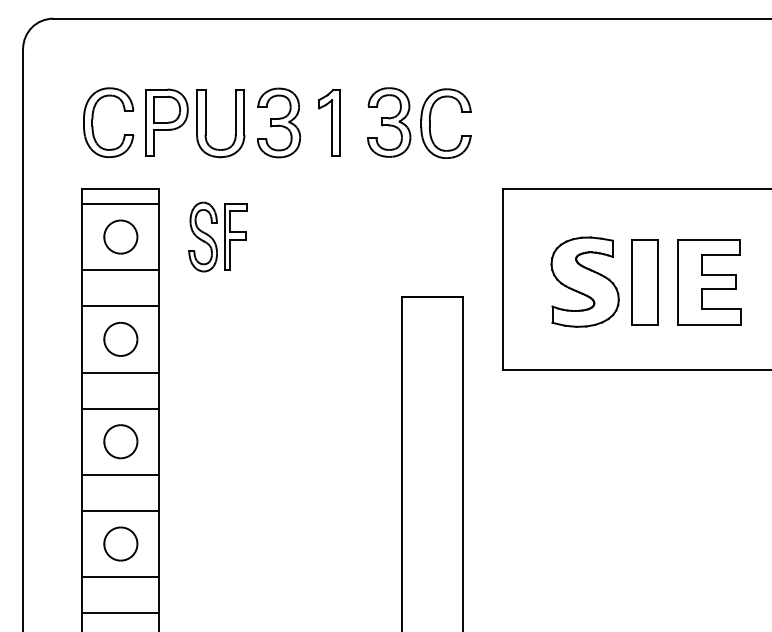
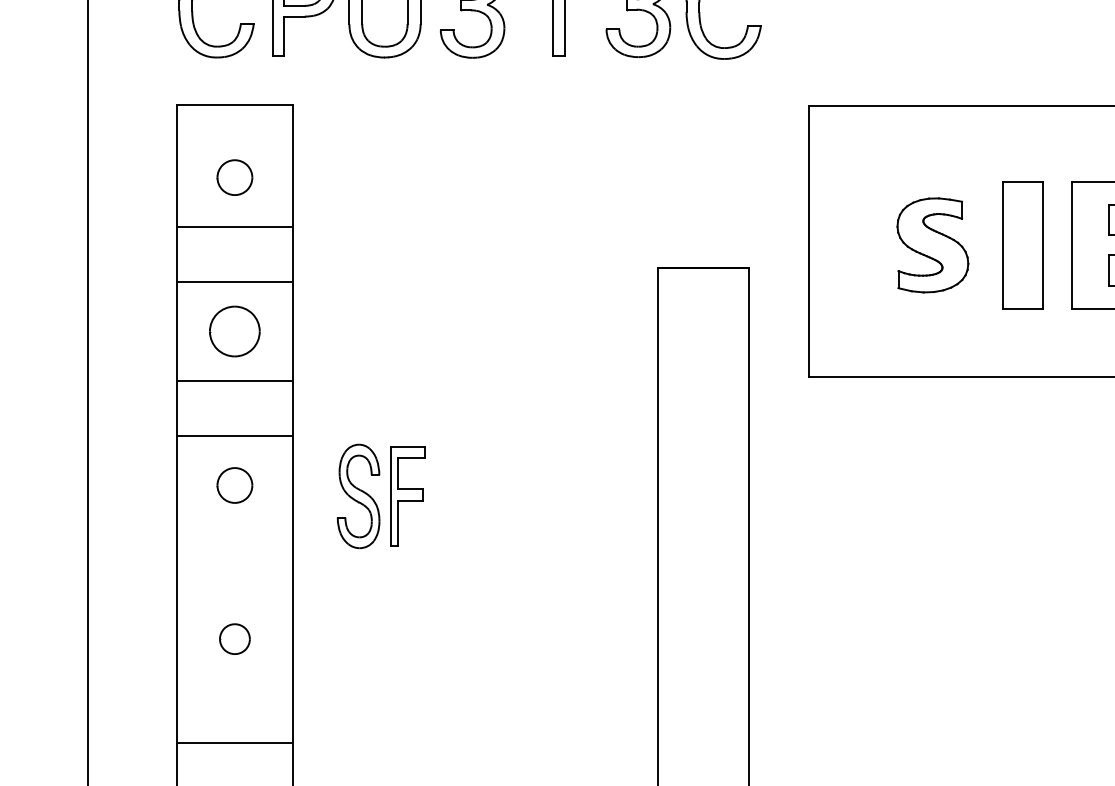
line: (120, 204) -> (234, 128), removed
part: (120, 236) -> (234, 176), size x0.7
part: (217, 236) -> (380, 495), moved
part: (584, 281) -> (931, 244), size x0.7
part: (120, 441) -> (234, 485), size x0.7
line: (120, 474) -> (234, 534), removed
line: (120, 510) -> (234, 588), removed
part: (120, 543) -> (234, 638), size x0.6
line: (120, 577) -> (234, 689), removed

